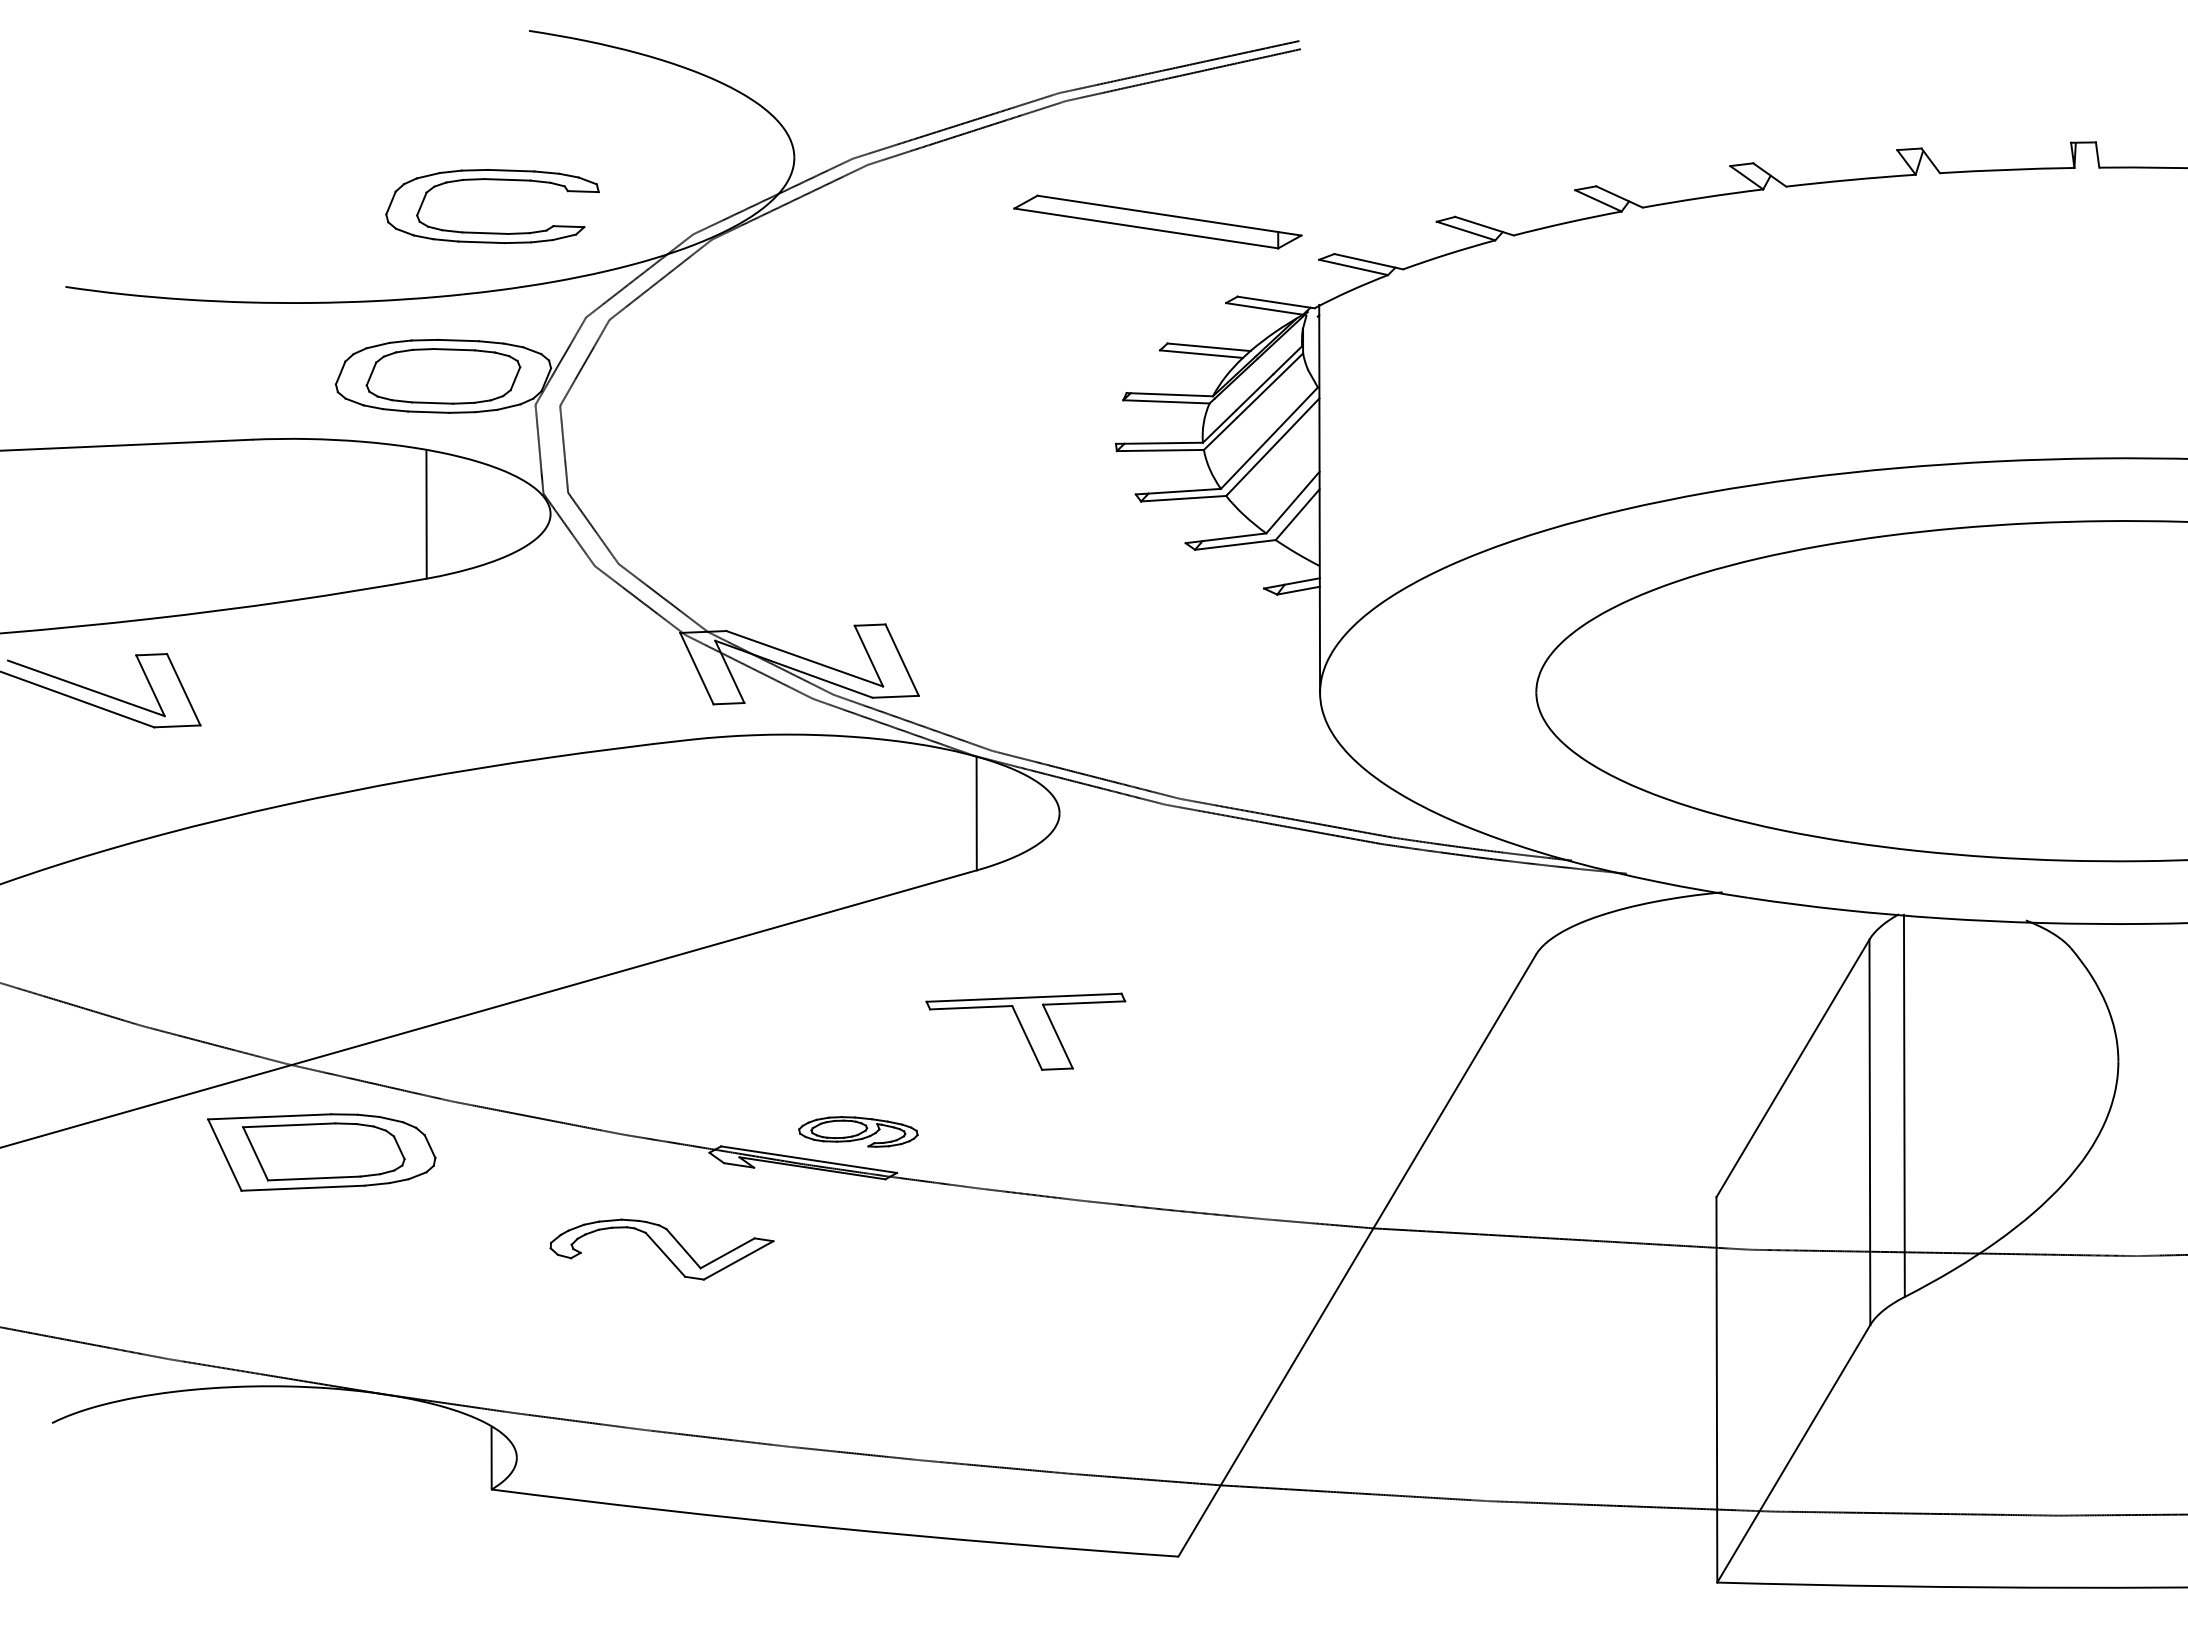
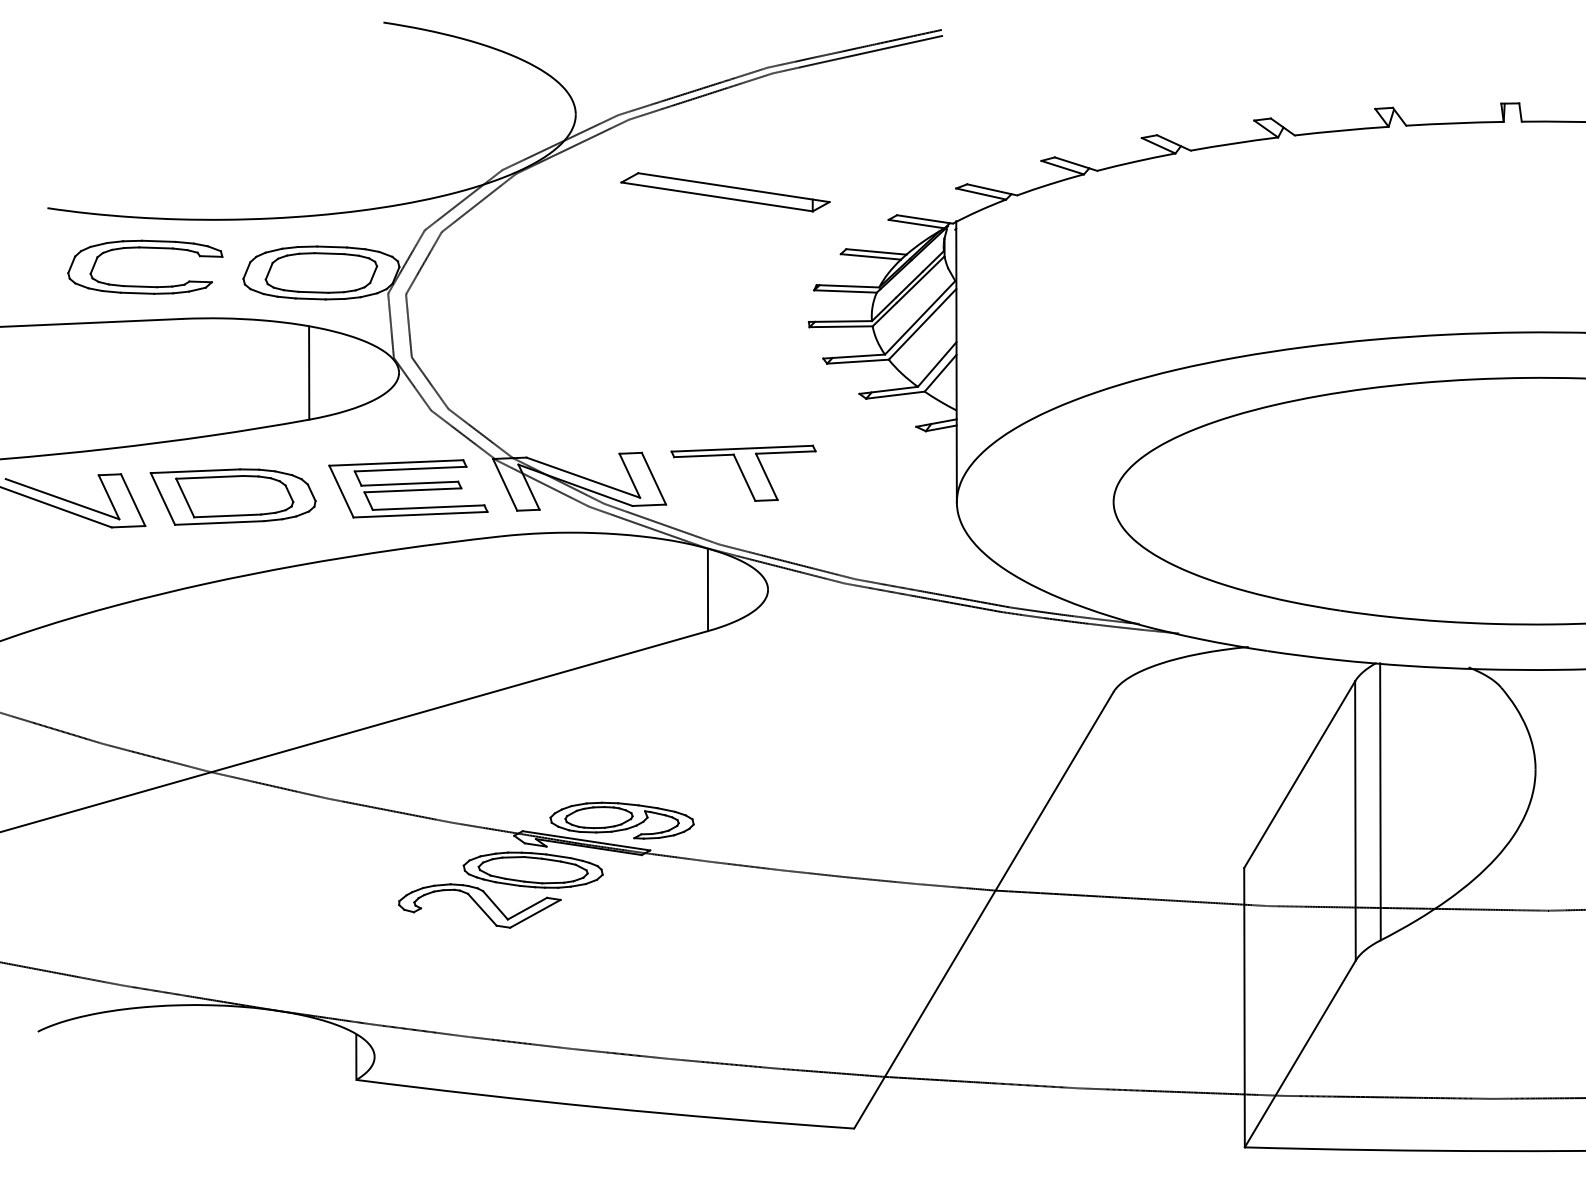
part: (492, 180) -> (145, 248), moved
part: (1157, 221) -> (725, 191), moved
part: (563, 673) -> (408, 488), added
part: (1025, 1031) -> (743, 473), moved
part: (858, 1131) -> (622, 820), size x1.67
part: (321, 1152) -> (233, 497), moved
part: (735, 1200) -> (533, 870), added

